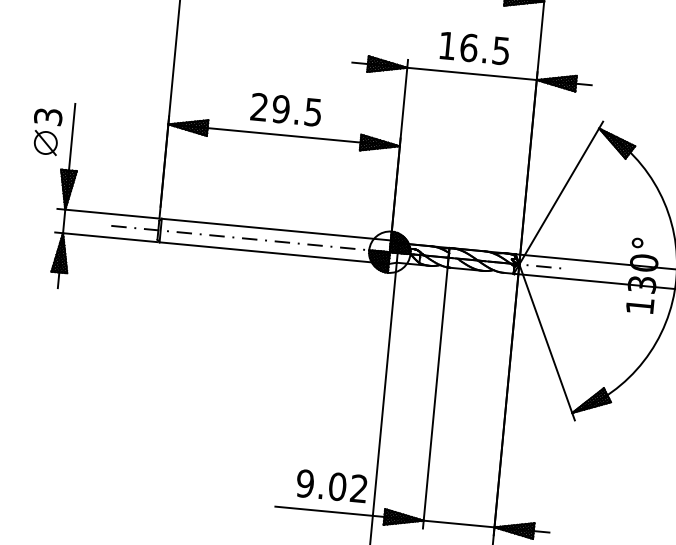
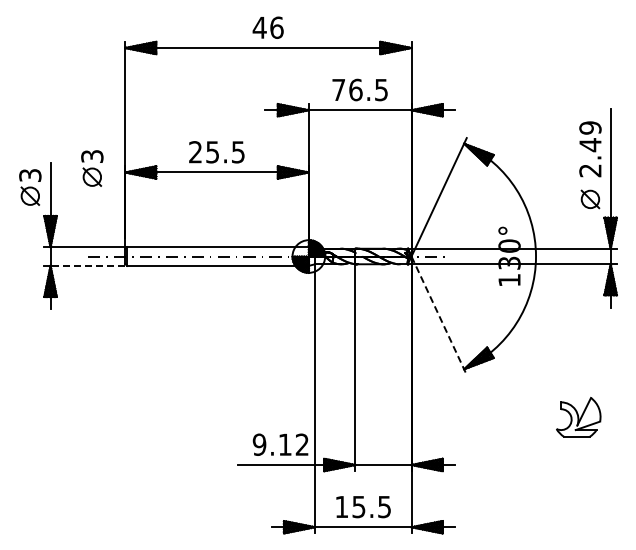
text: (447, 45) -> (338, 89), 16.5 -> 76.5
text: (280, 109) -> (212, 152), 29.5 -> 25.5
part: (127, 115) -> (92, 168), added
line: (109, 237) -> (87, 265), solid -> dashed
line: (547, 343) -> (439, 316), solid -> dashed
text: (336, 486) -> (284, 444), 9.02 -> 9.12

